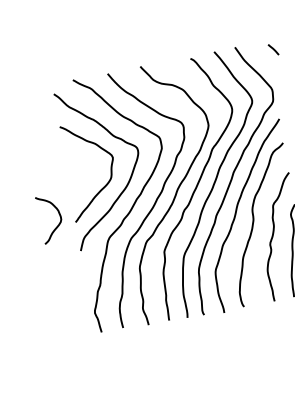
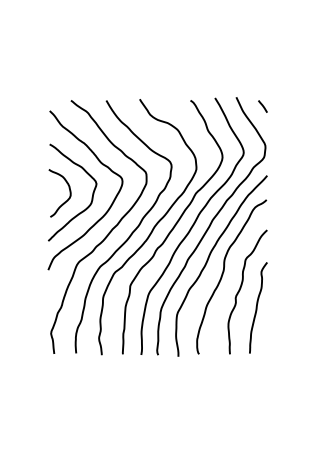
line: (273, 49) -> (262, 106), moved
curve: (56, 226) -> (64, 201), moved

